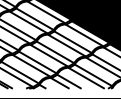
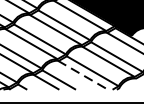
line: (86, 78) -> (82, 75), solid -> dashed

